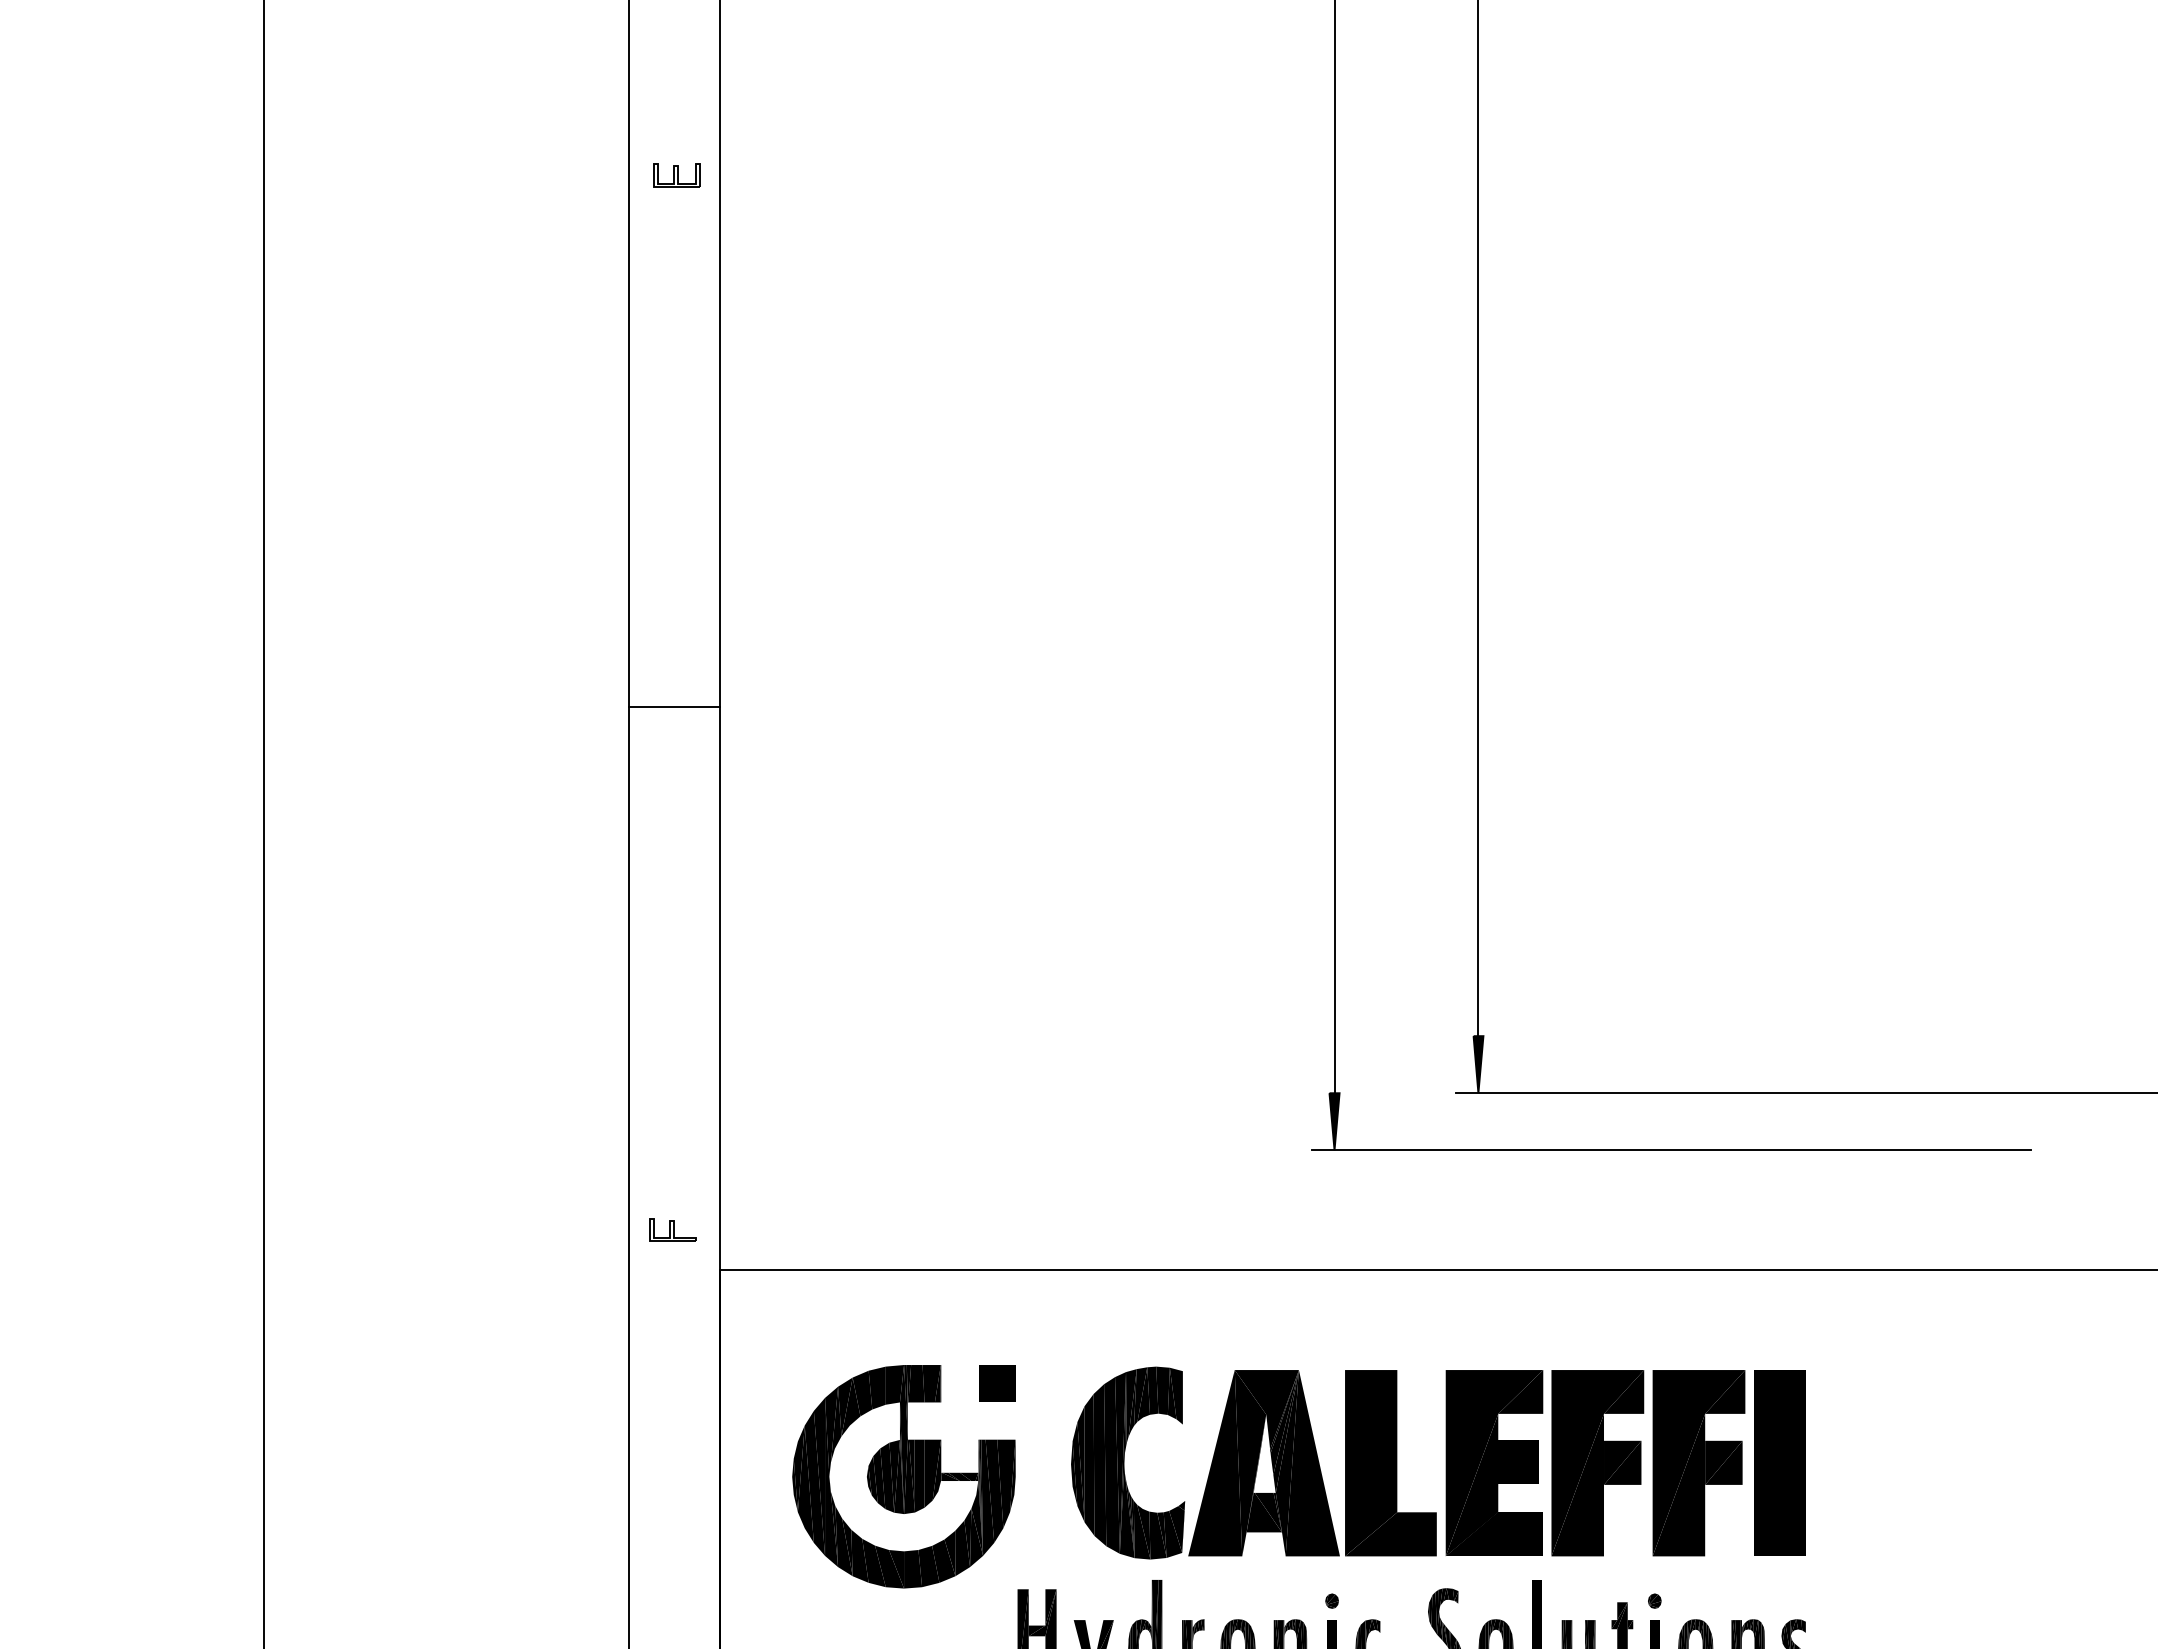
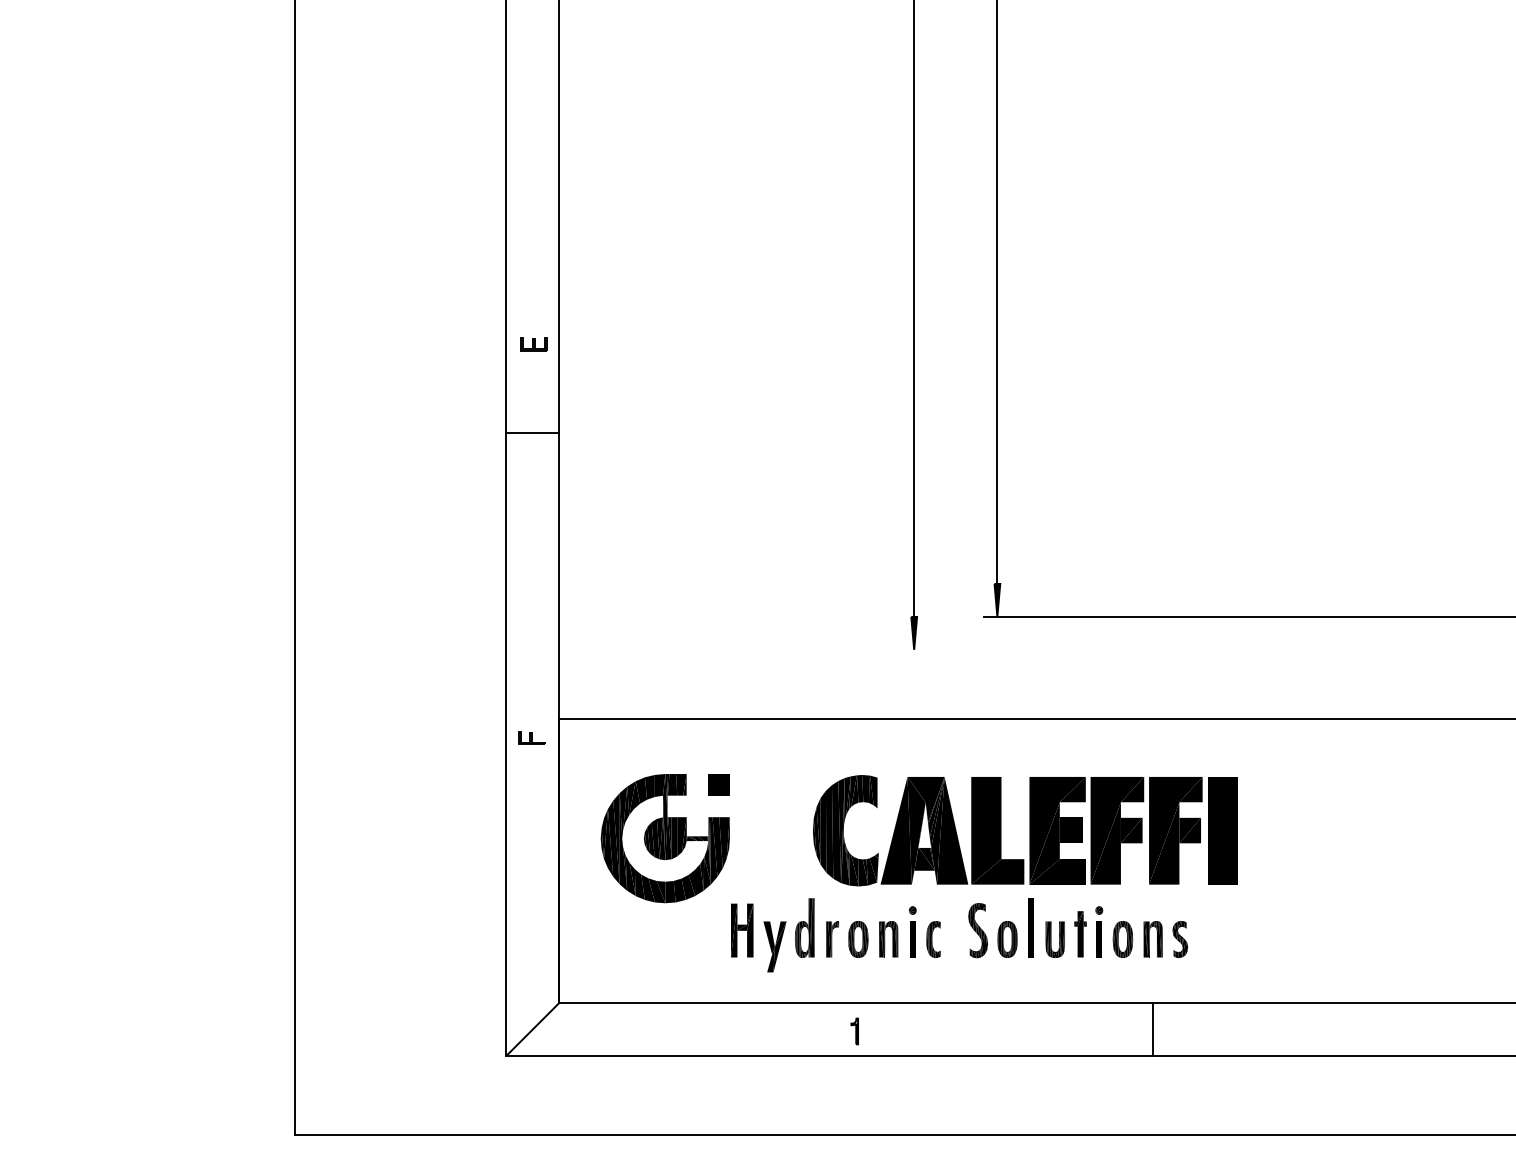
part: (675, 175) -> (533, 344), moved
line: (674, 706) -> (532, 432), moved
line: (1670, 1149) -> (1108, 649), removed
part: (672, 1229) -> (531, 737), moved
part: (1438, 1462) -> (1025, 830), moved

